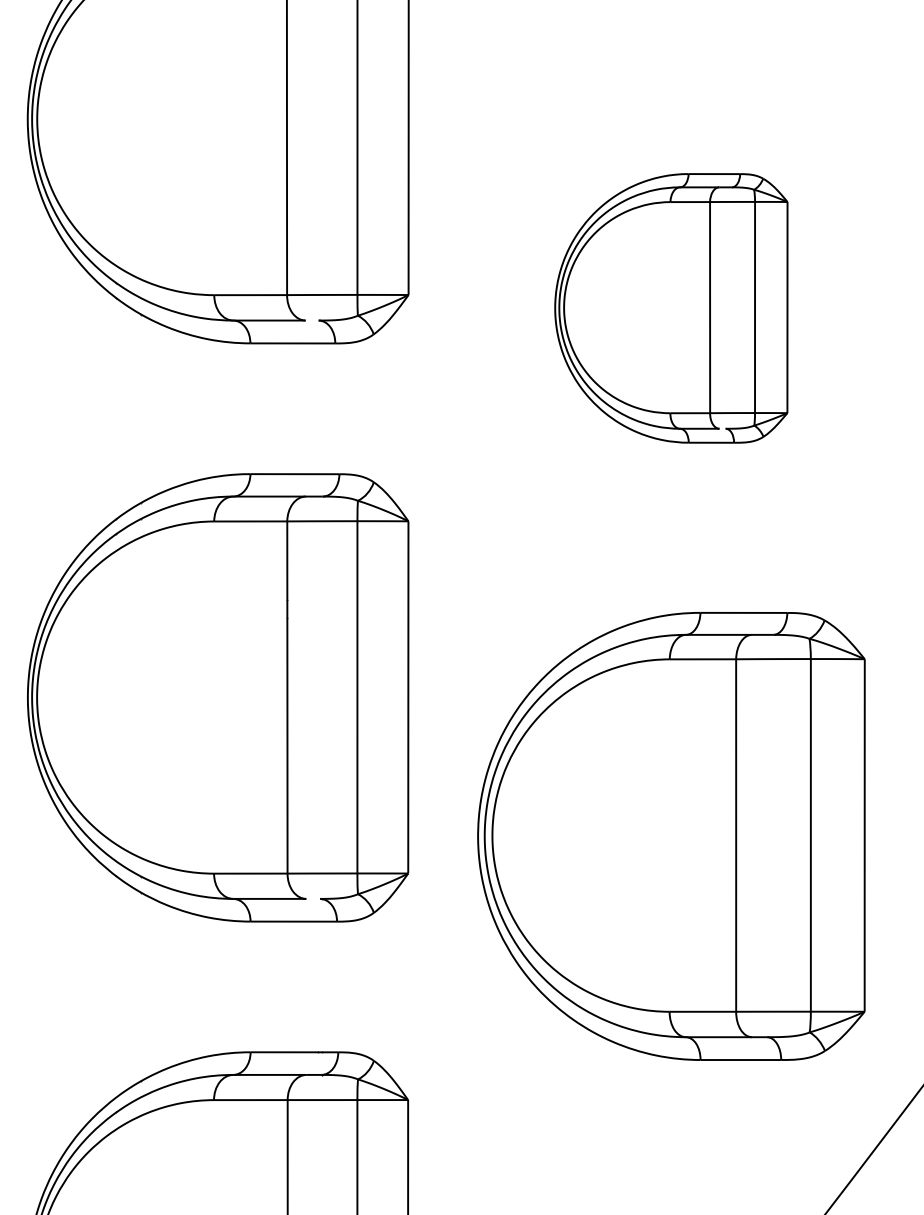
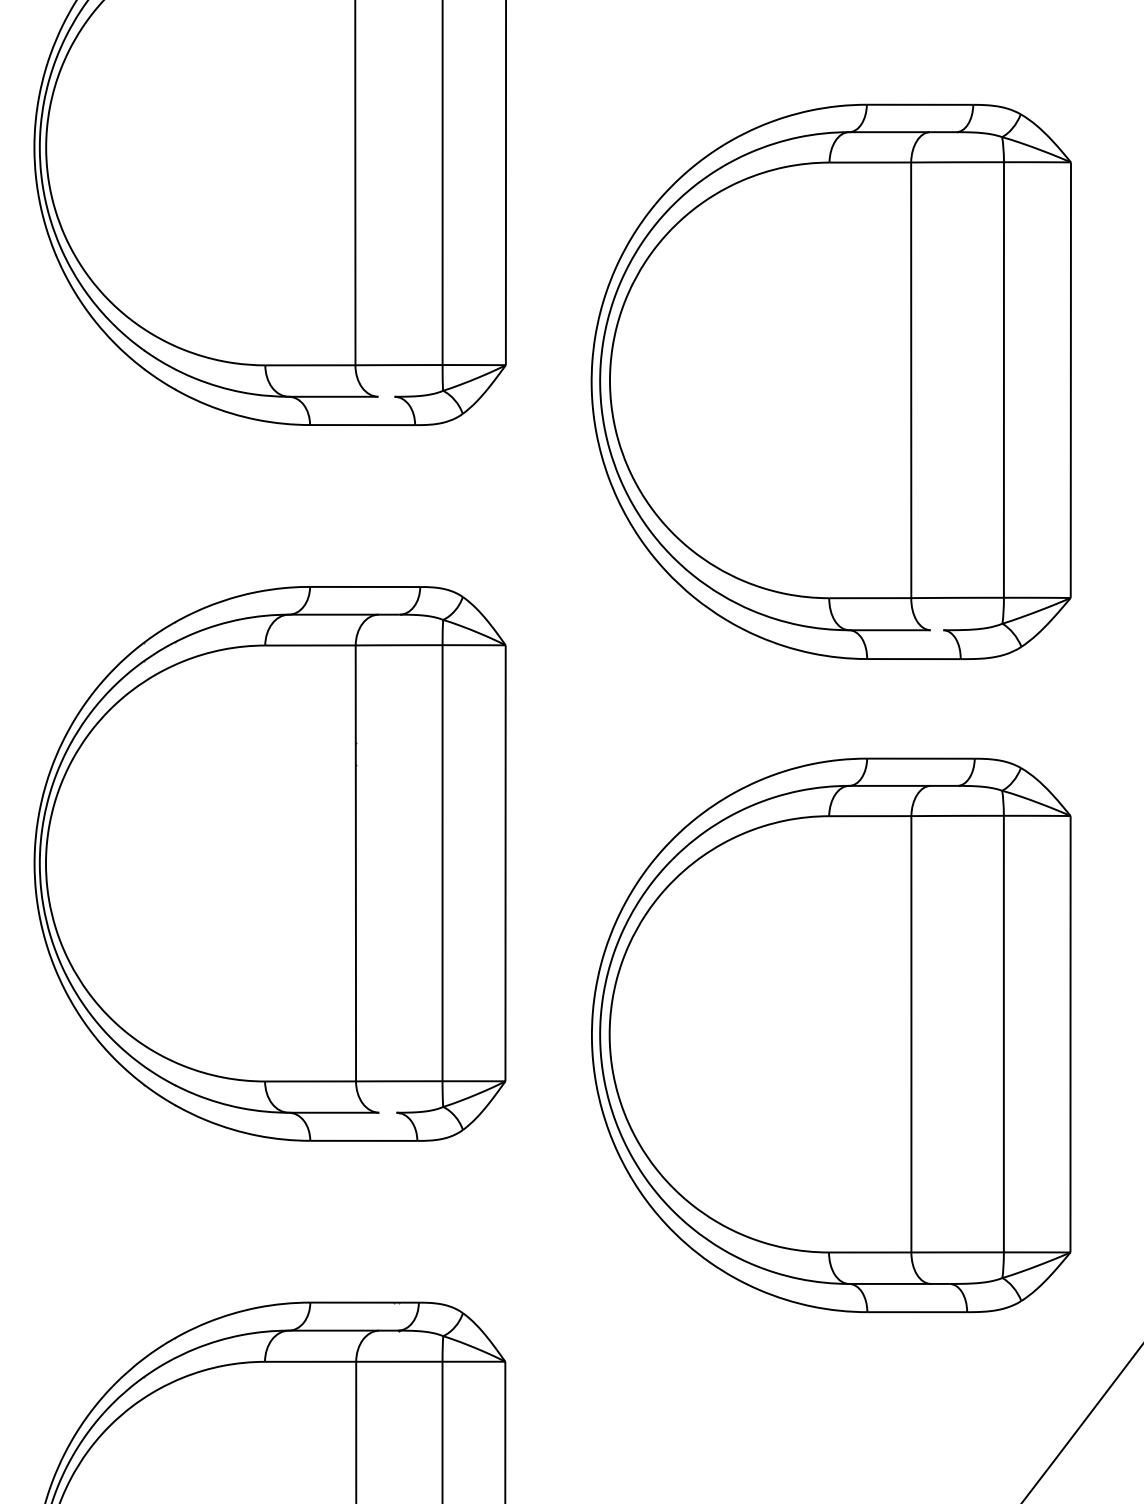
part: (670, 308) -> (830, 381), size x1.67

